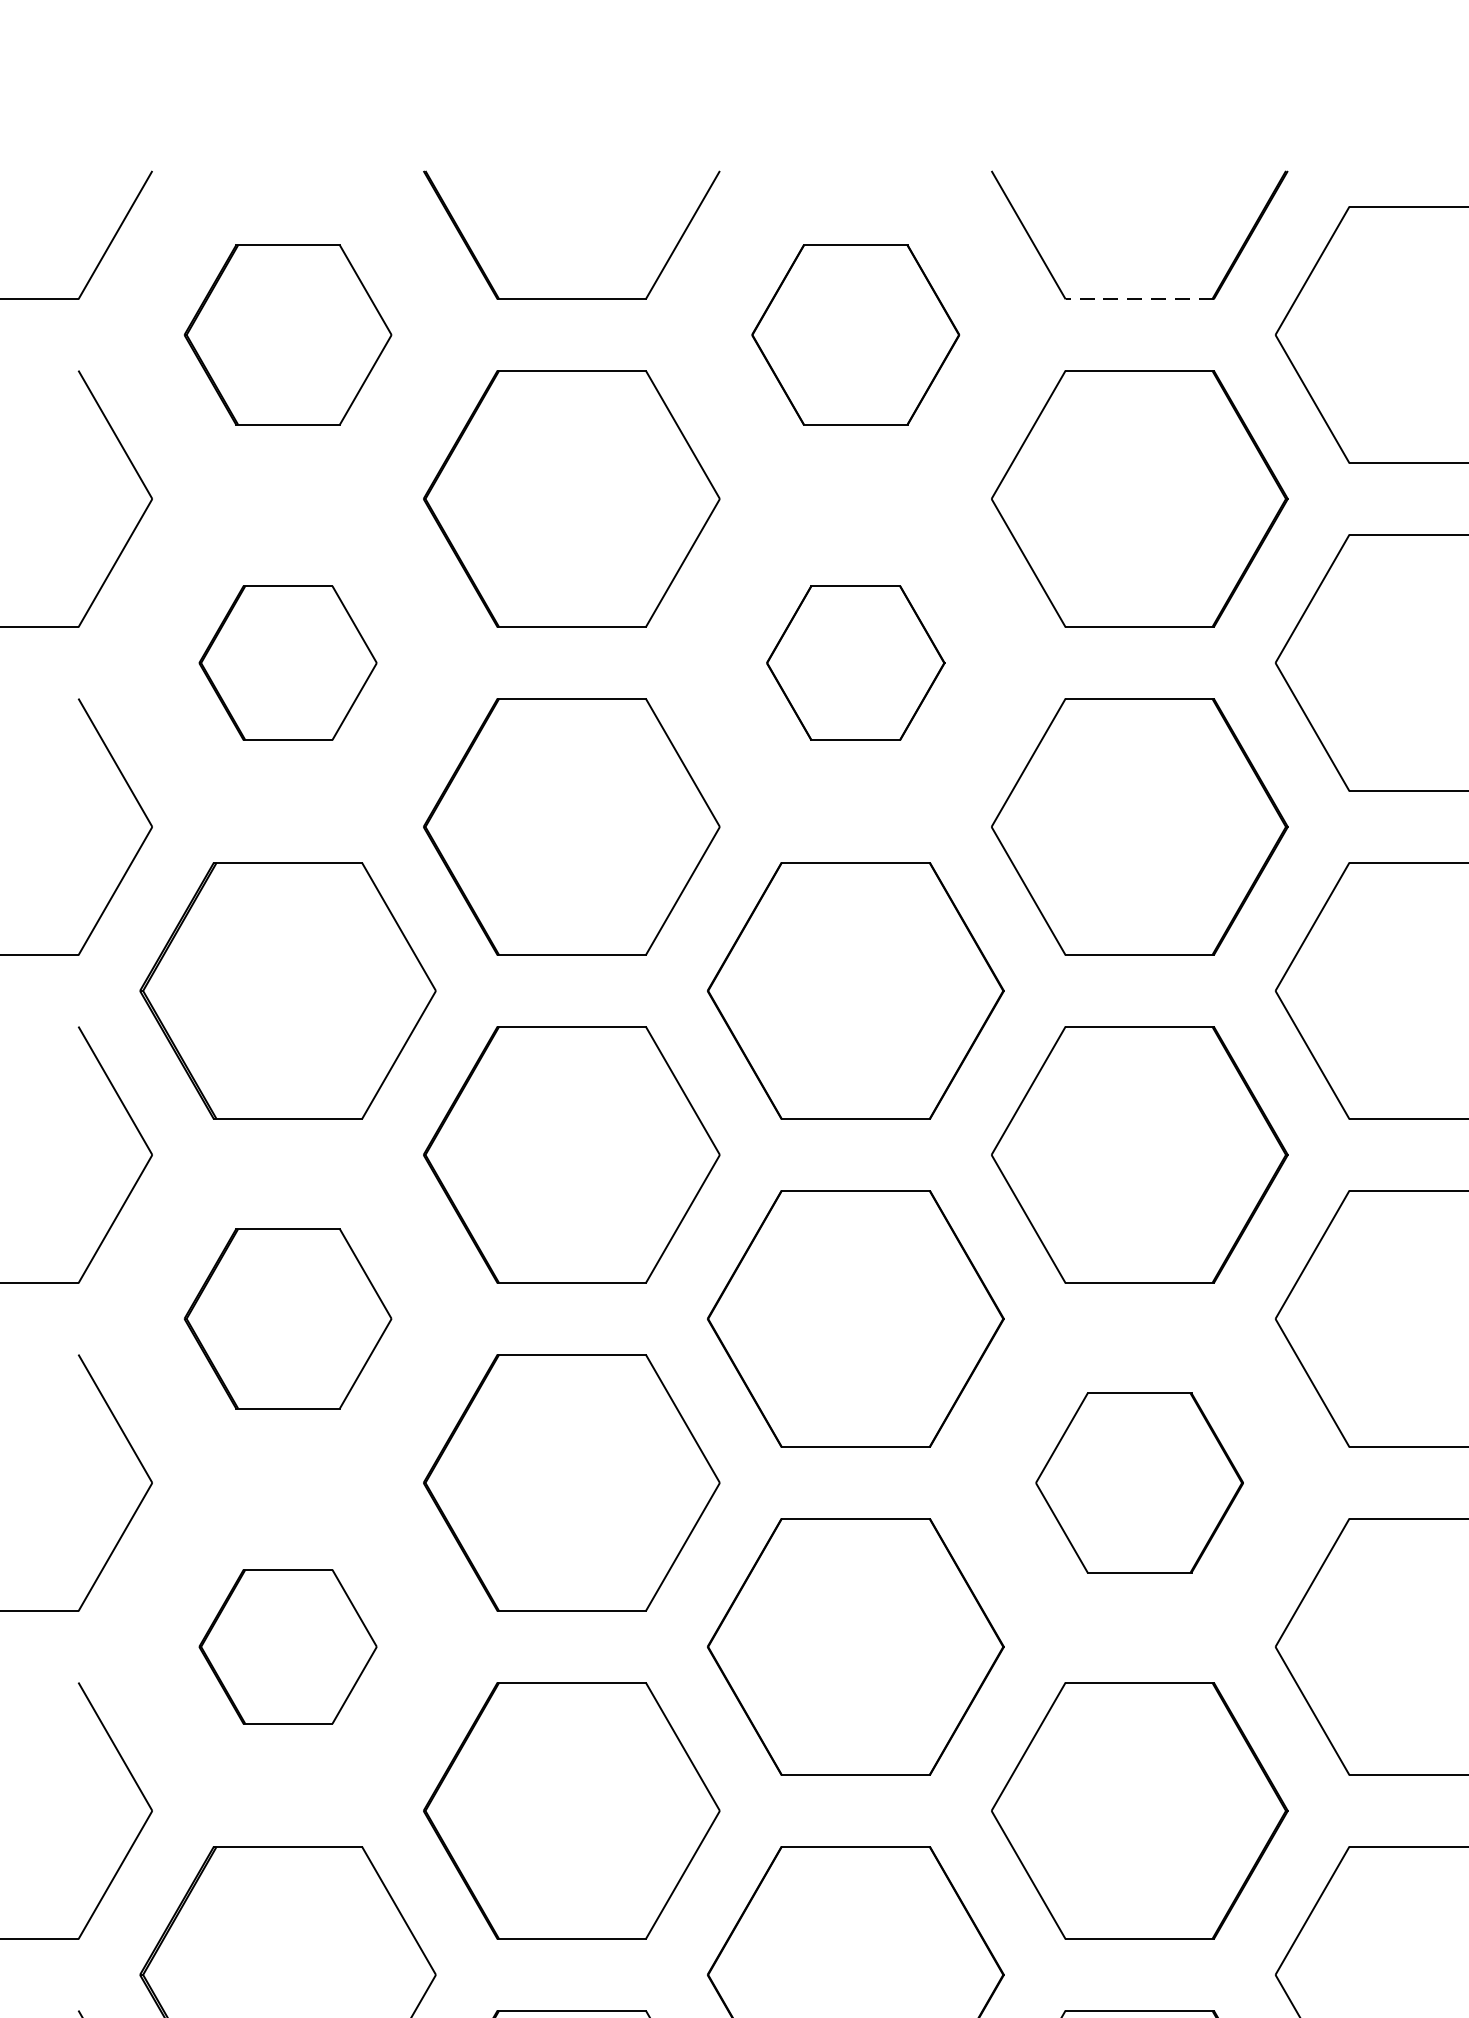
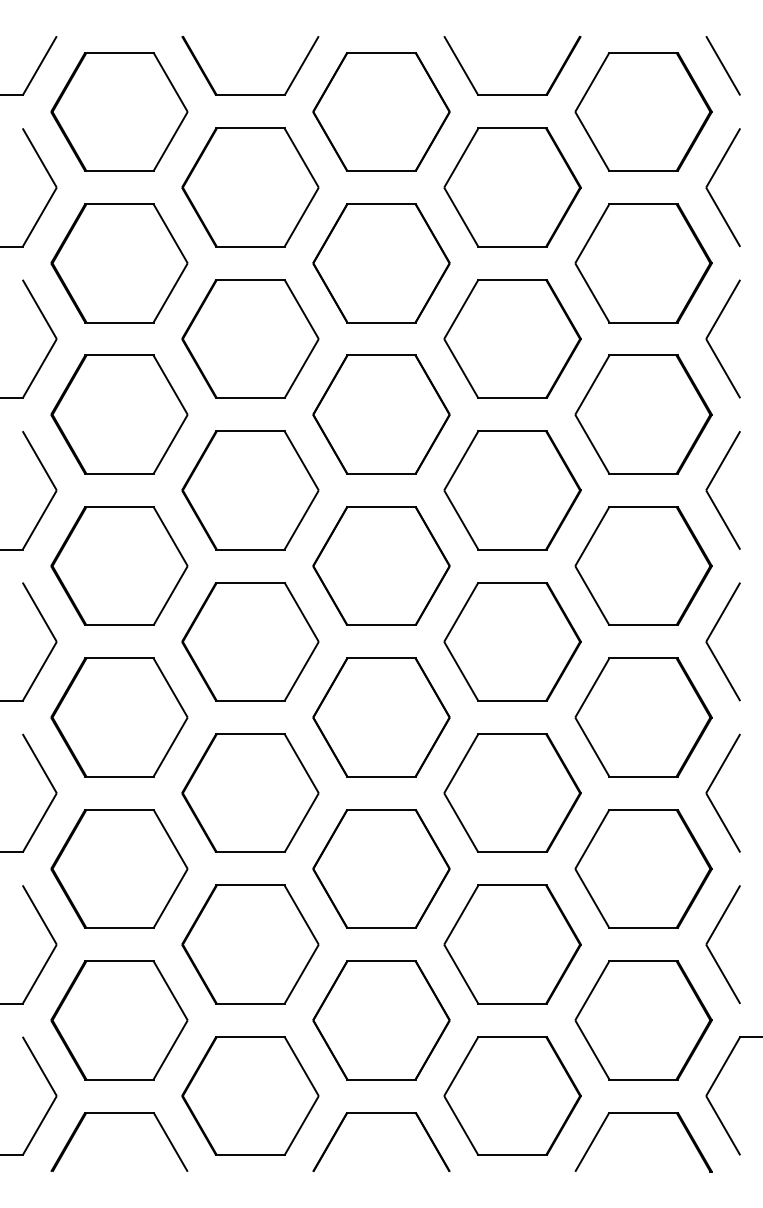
line: (1139, 299) -> (512, 95), dashed -> solid
part: (288, 334) -> (119, 111), size x1.43
part: (855, 334) -> (381, 111), size x1.43
part: (288, 663) -> (119, 263), size x1.67
part: (855, 663) -> (381, 263), size x1.67
part: (288, 1317) -> (119, 565), size x1.43
part: (1139, 1482) -> (512, 641), size x1.43
part: (288, 1646) -> (119, 717), size x1.67

